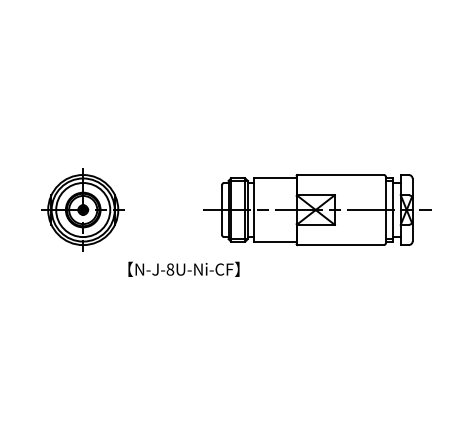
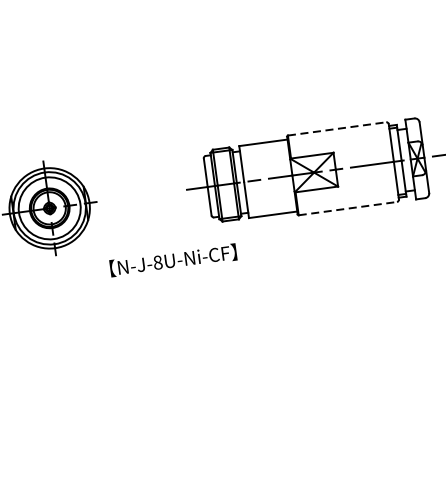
line: (341, 174) -> (337, 128), solid -> dashed
line: (341, 245) -> (348, 208), solid -> dashed

